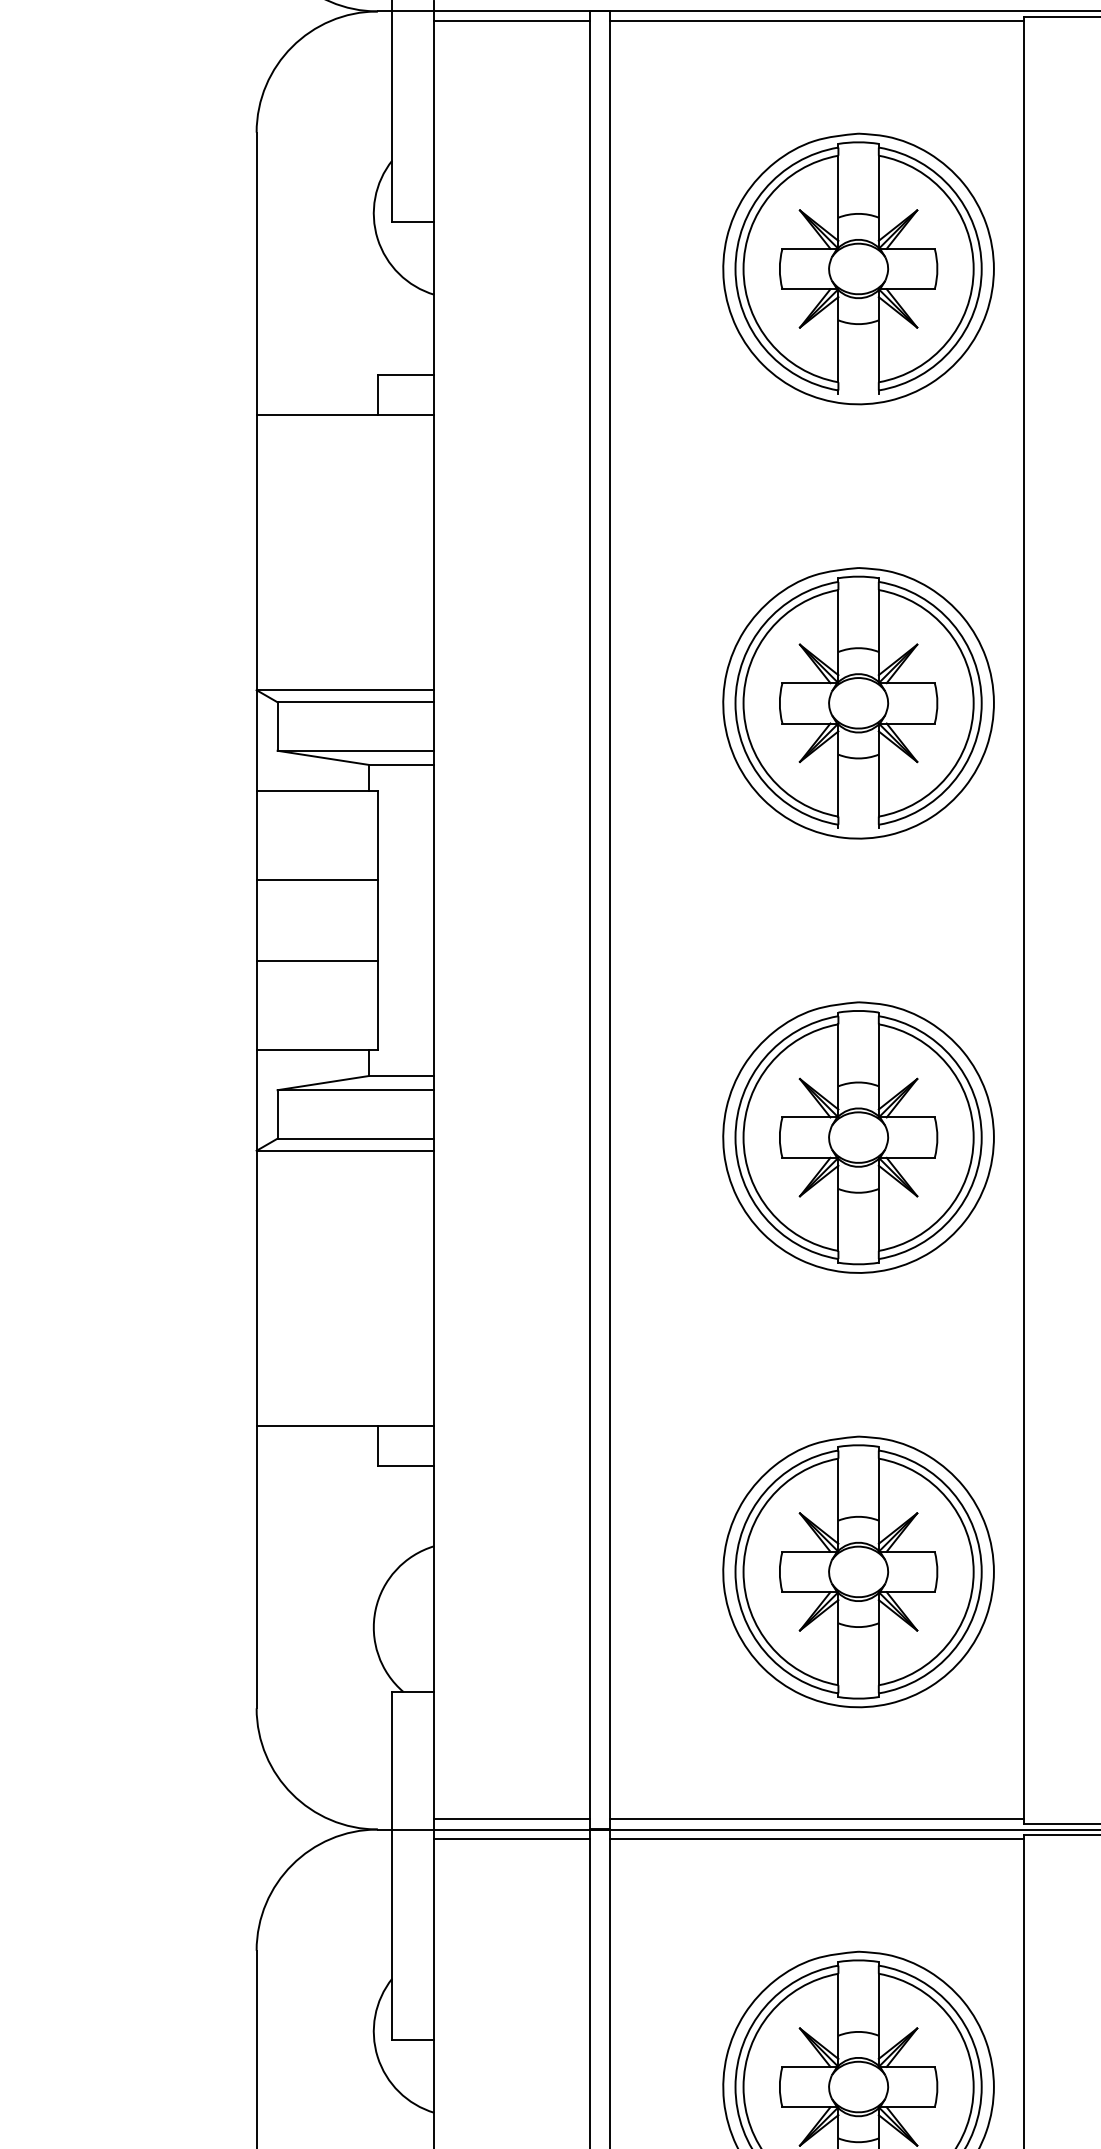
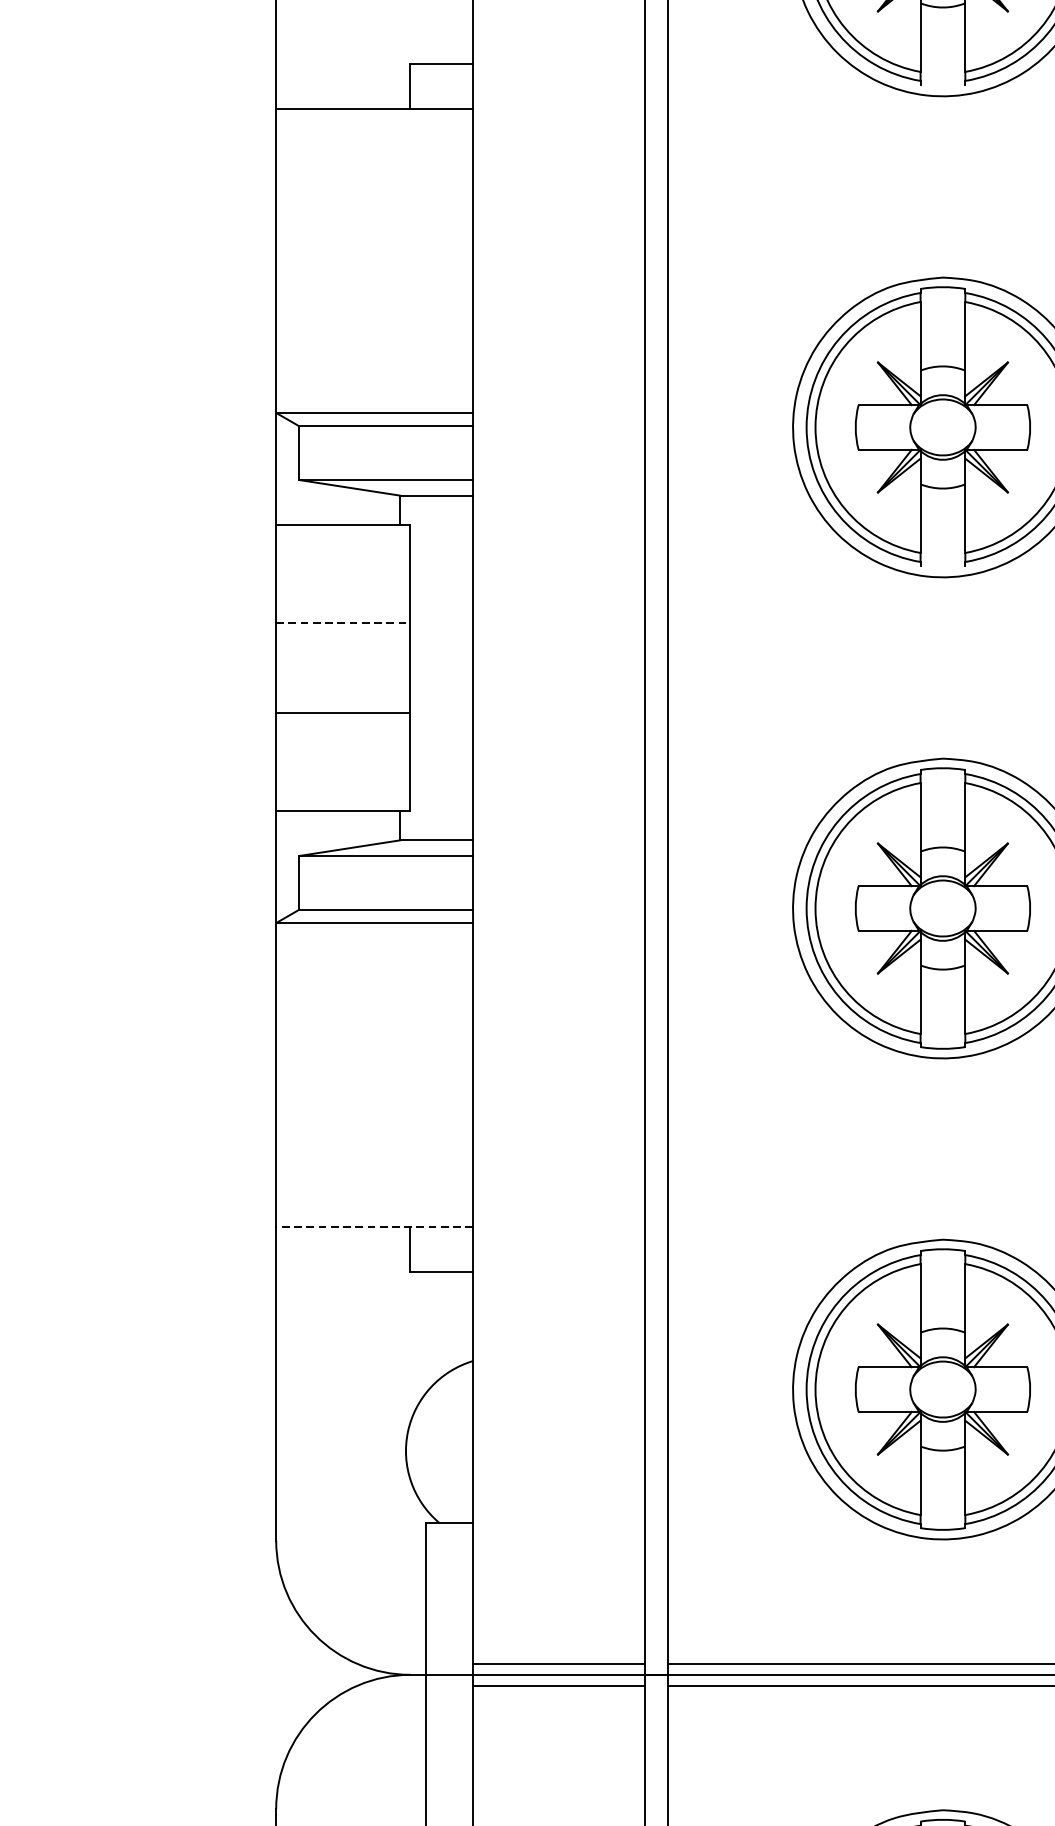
line: (317, 880) -> (343, 623), solid -> dashed
line: (345, 1425) -> (374, 1227), solid -> dashed

